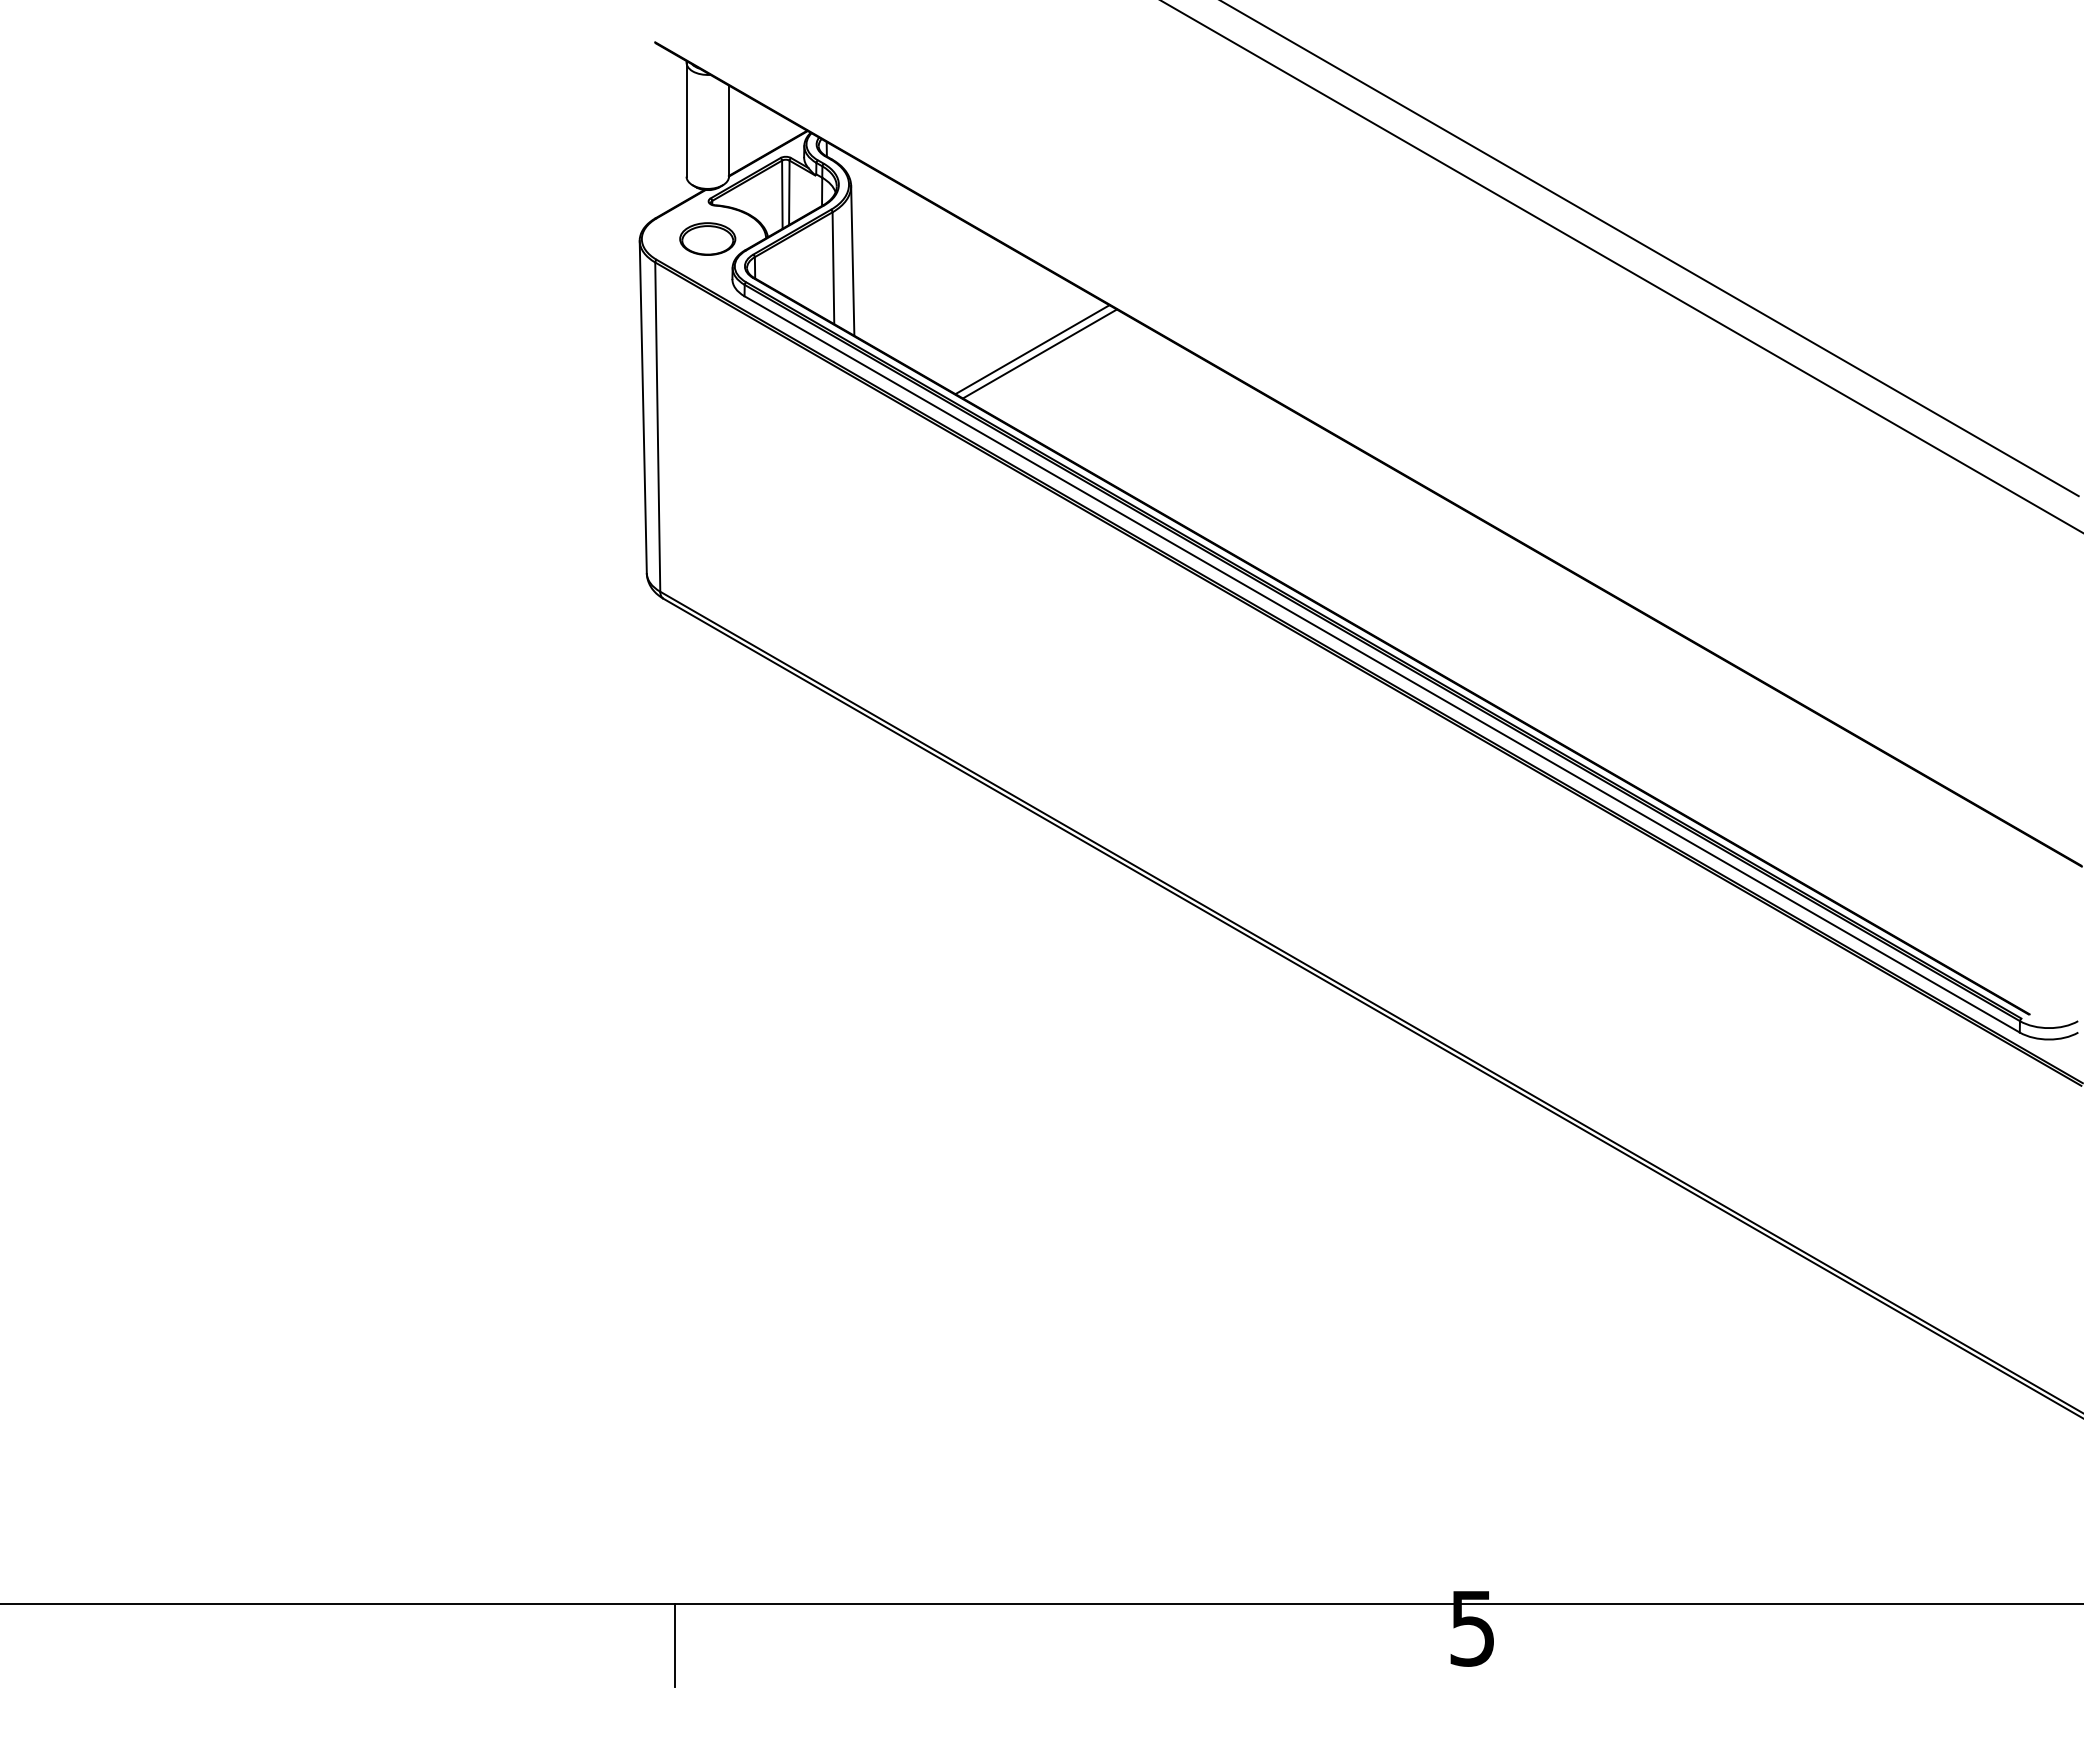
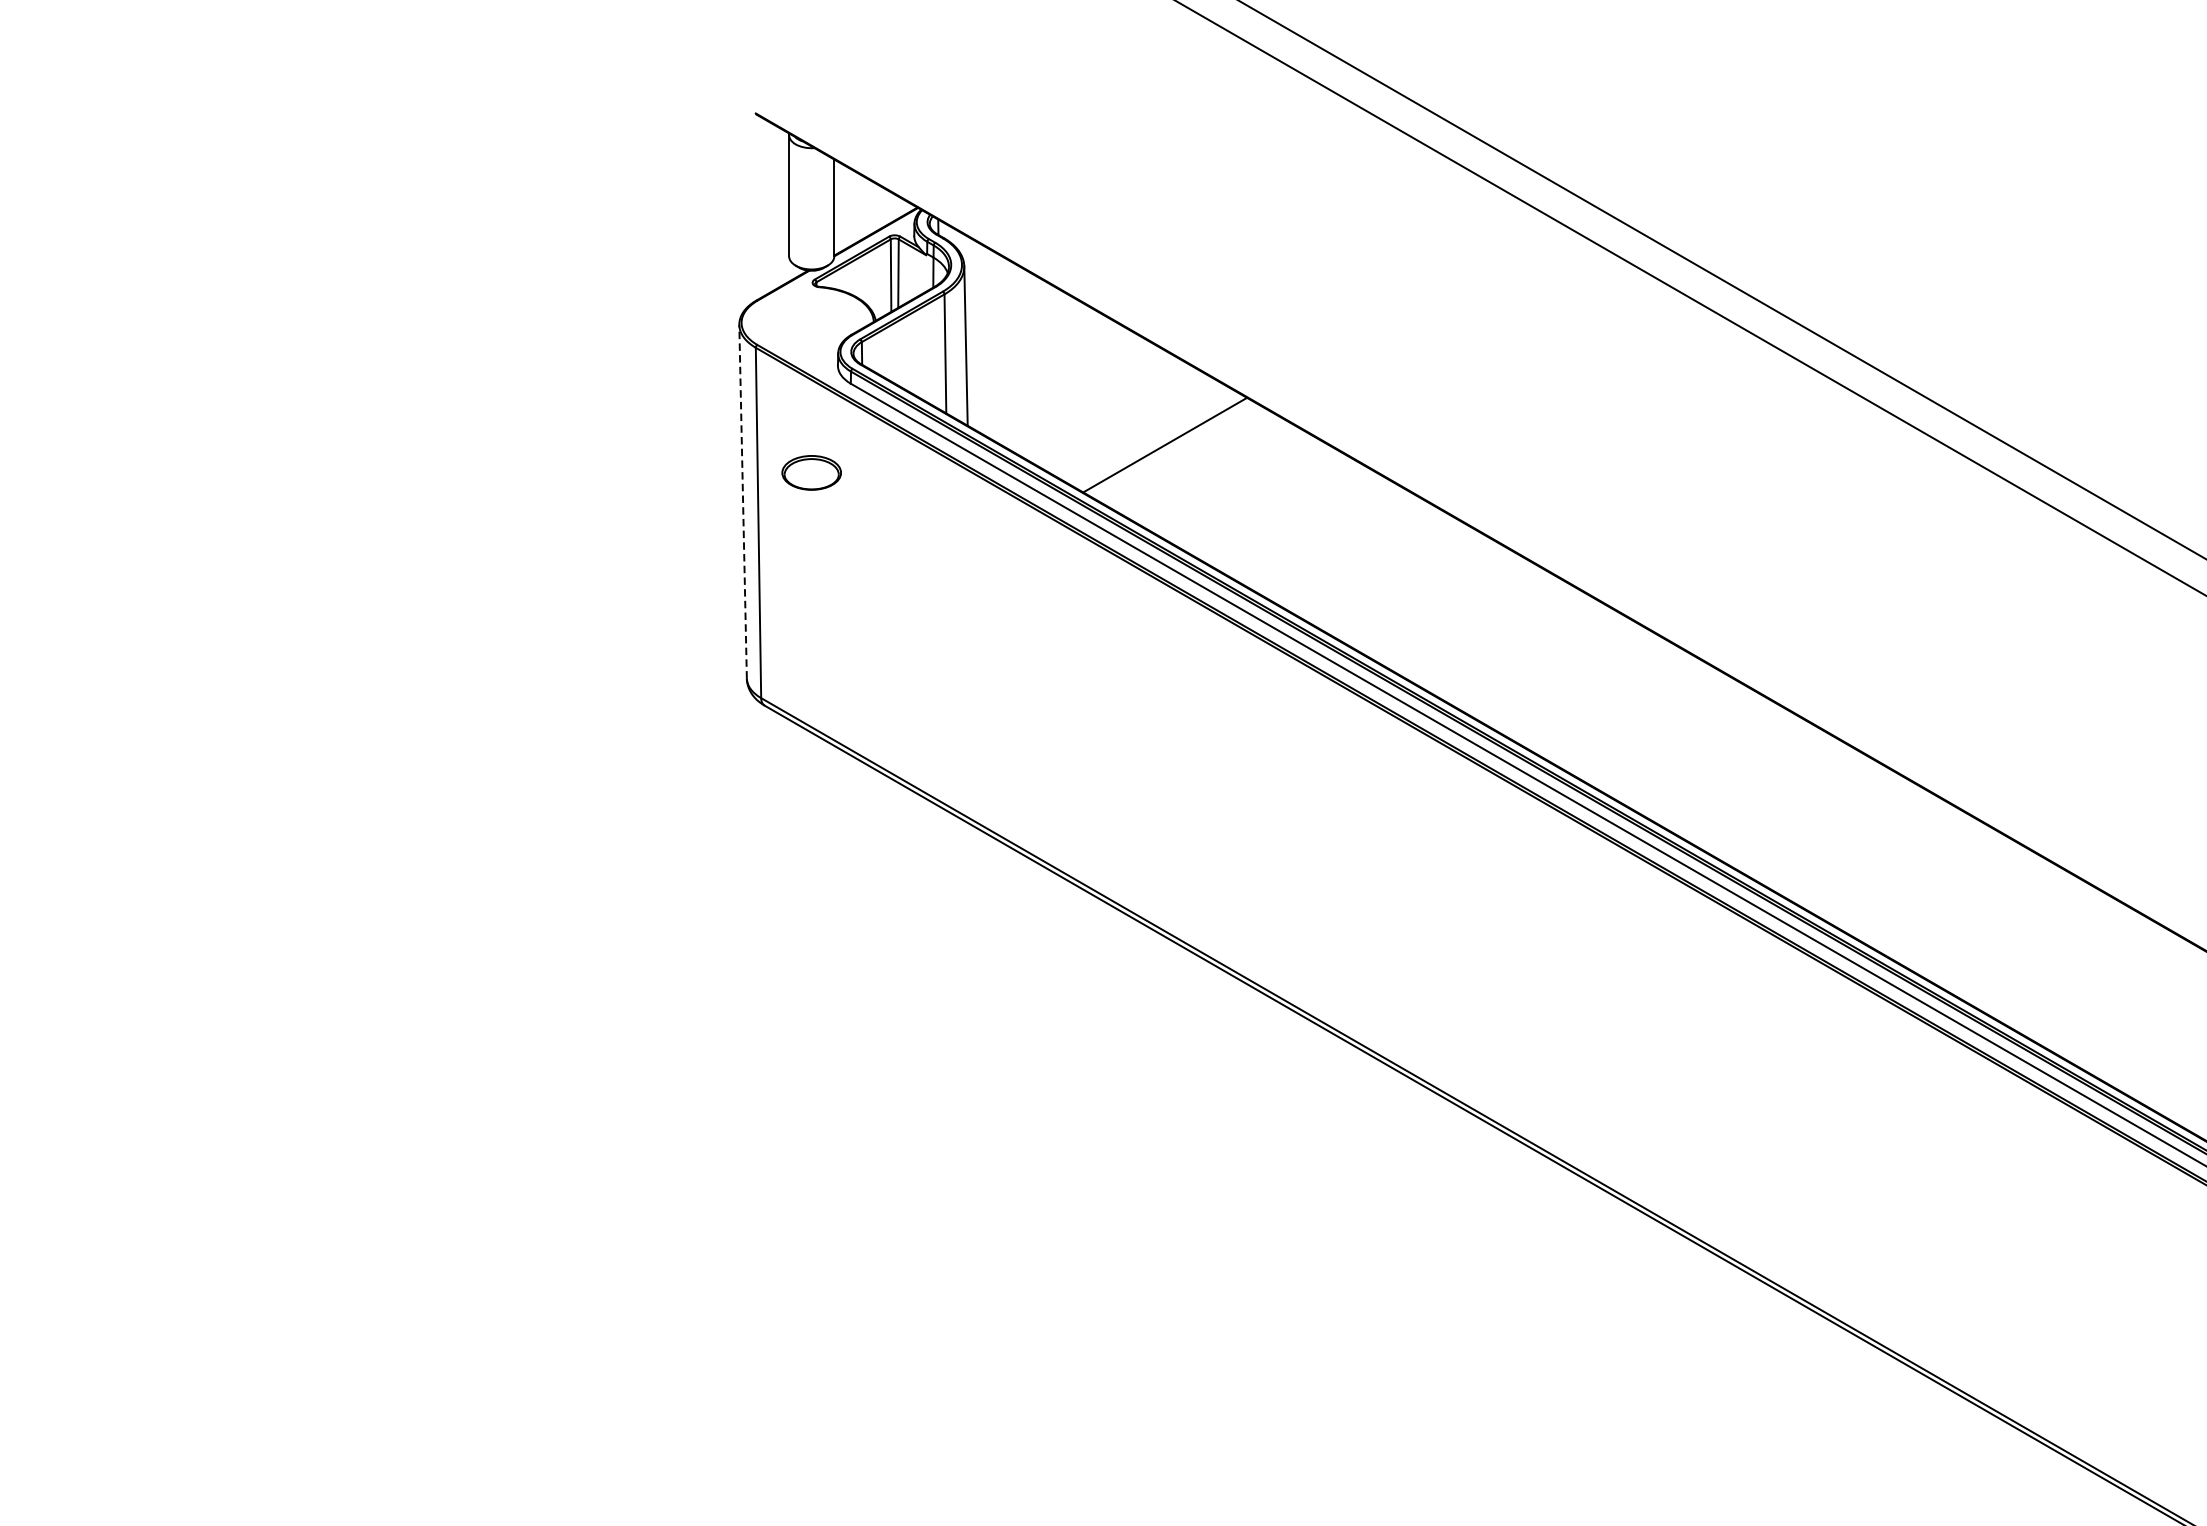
part: (707, 238) -> (811, 472), moved
line: (1032, 349) -> (1157, 440), removed
line: (643, 406) -> (743, 501), solid -> dashed

